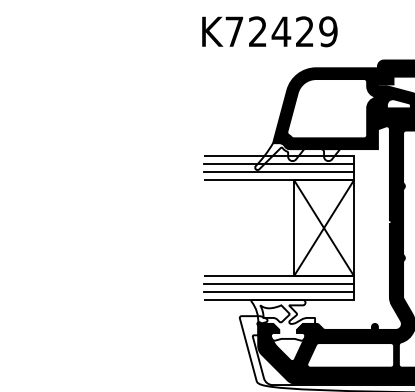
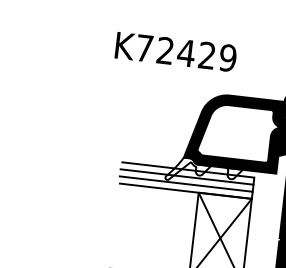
text: (269, 31) -> (175, 51), moved

